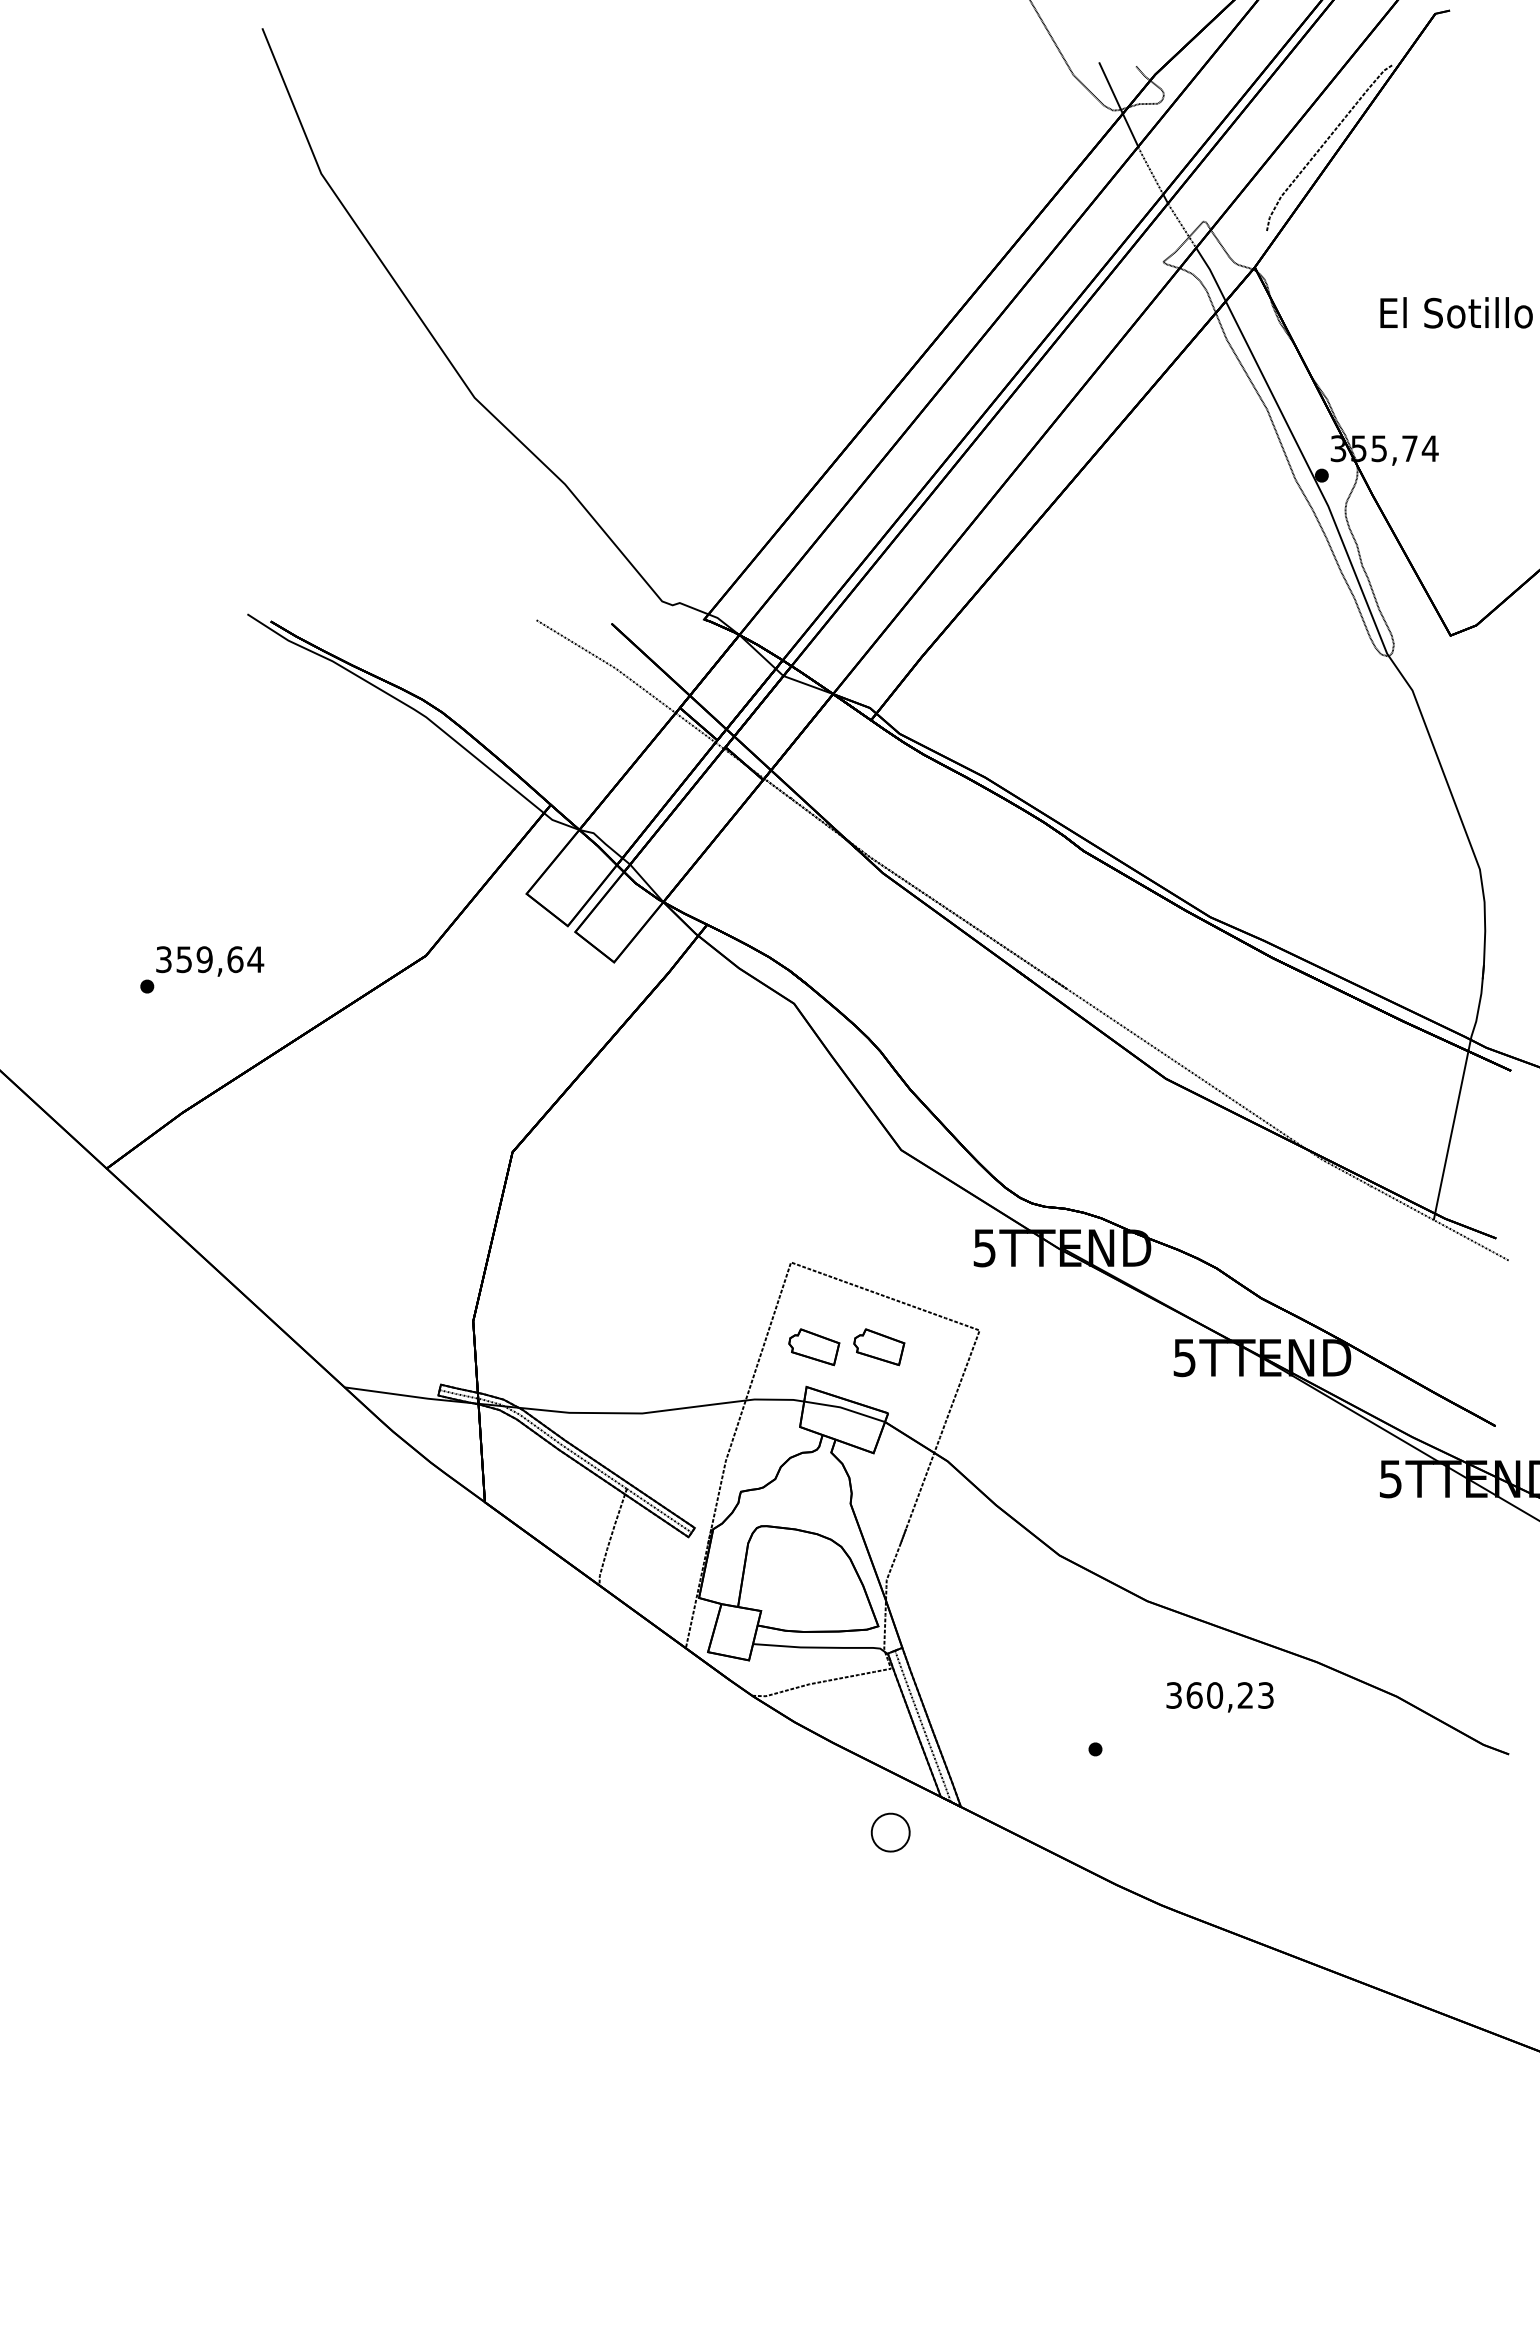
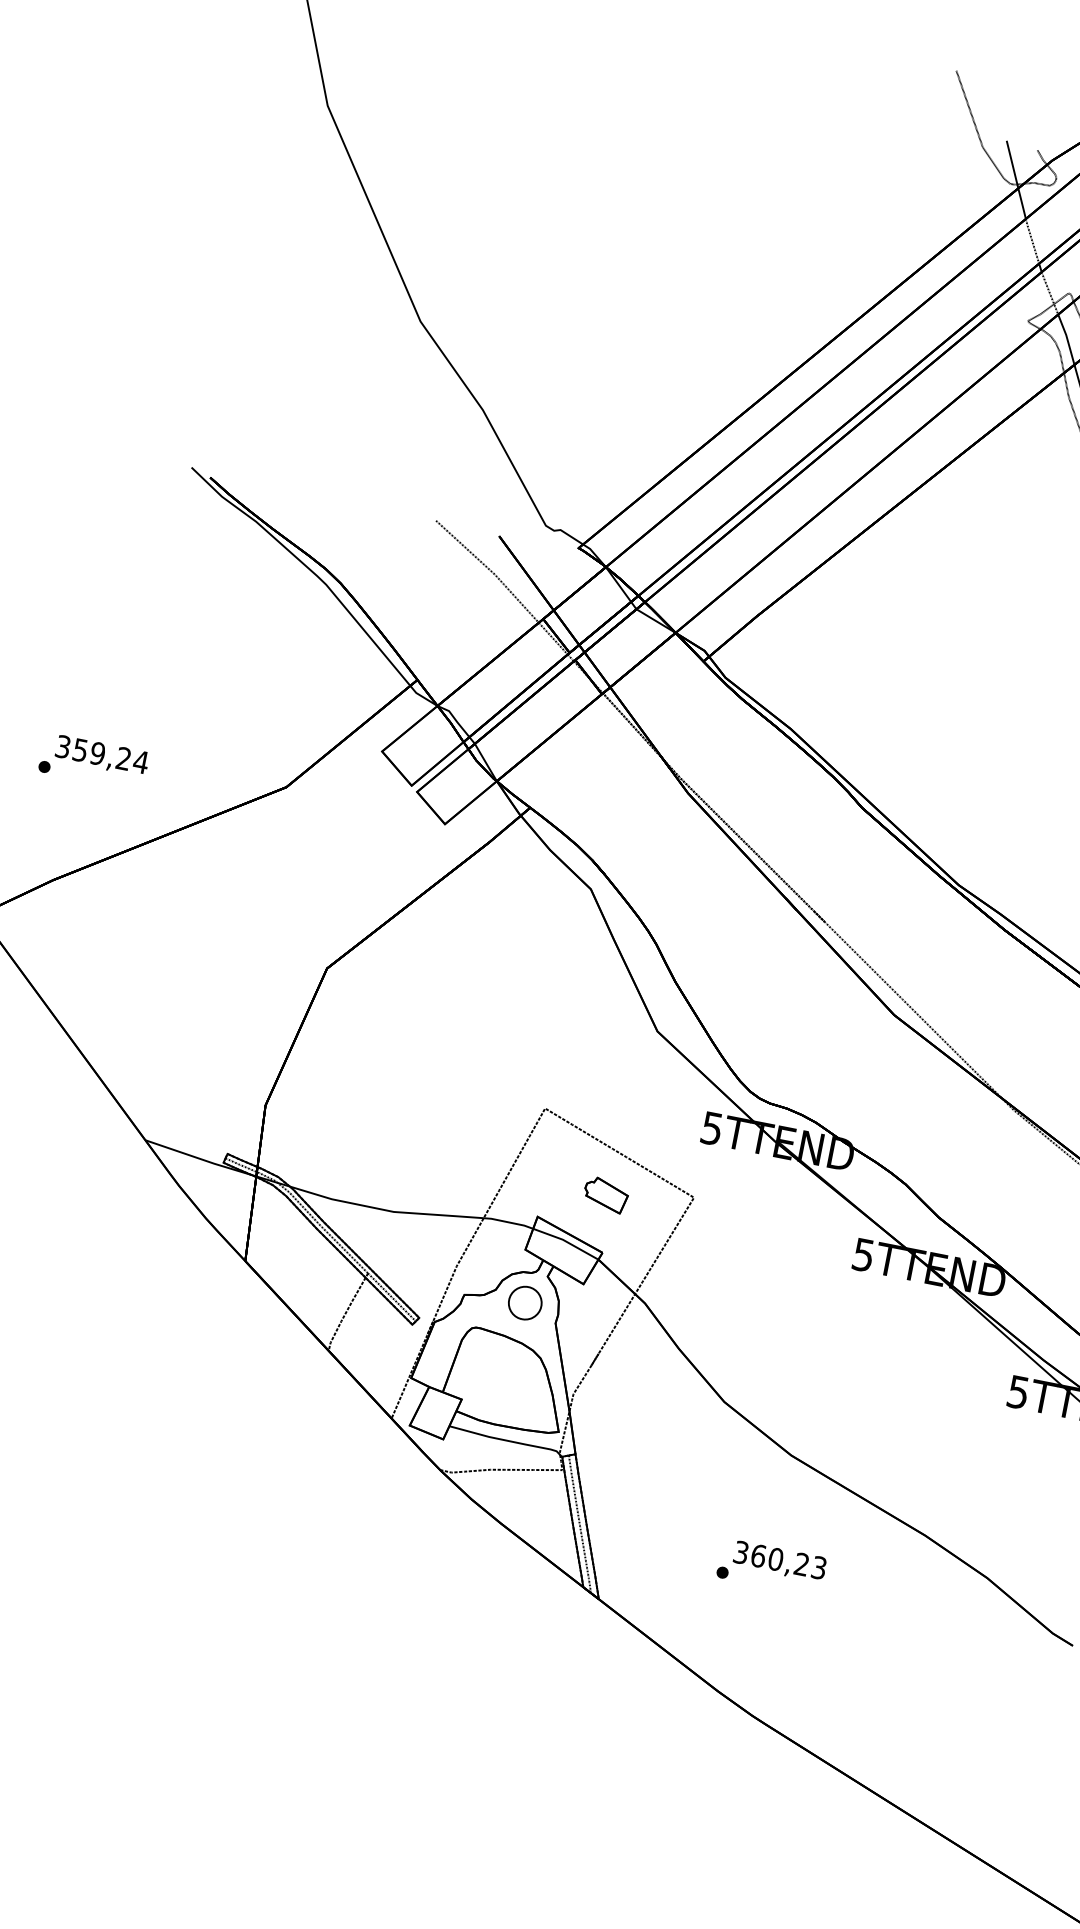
text: (235, 959) -> (123, 758), 359,64 -> 359,24
part: (814, 1347) -> (550, 1184), removed
text: (1219, 1697) -> (779, 1561), moved
part: (890, 1832) -> (525, 1302), moved

